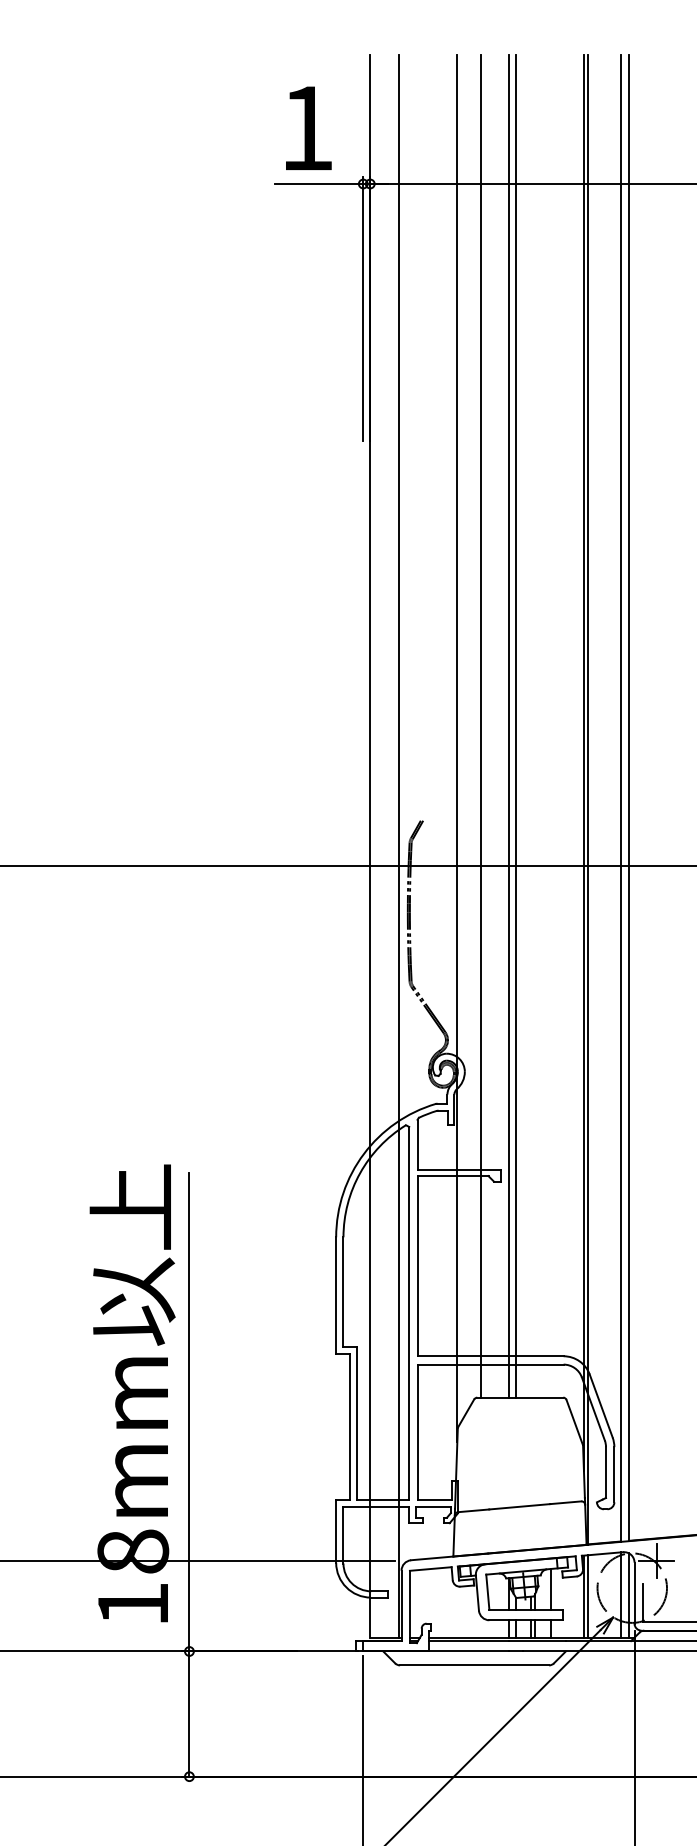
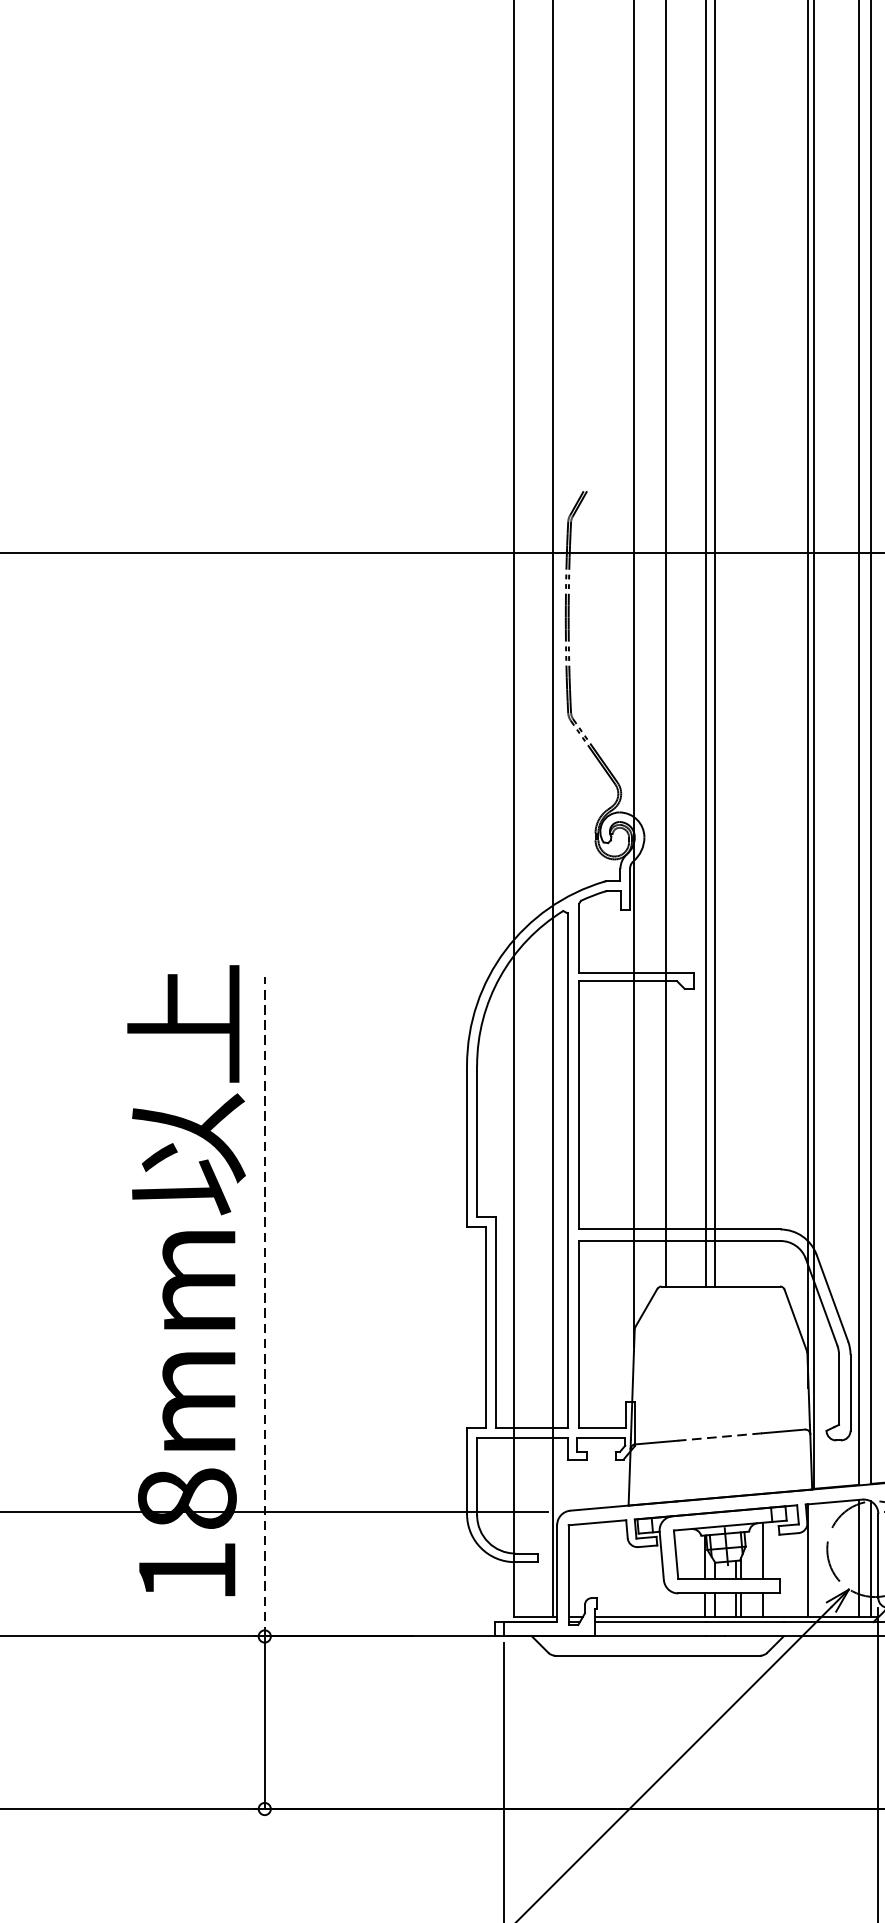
line: (189, 1411) -> (264, 1305), solid -> dashed
line: (519, 1506) -> (719, 1436), solid -> dashed
line: (587, 1596) -> (813, 1560), removed

